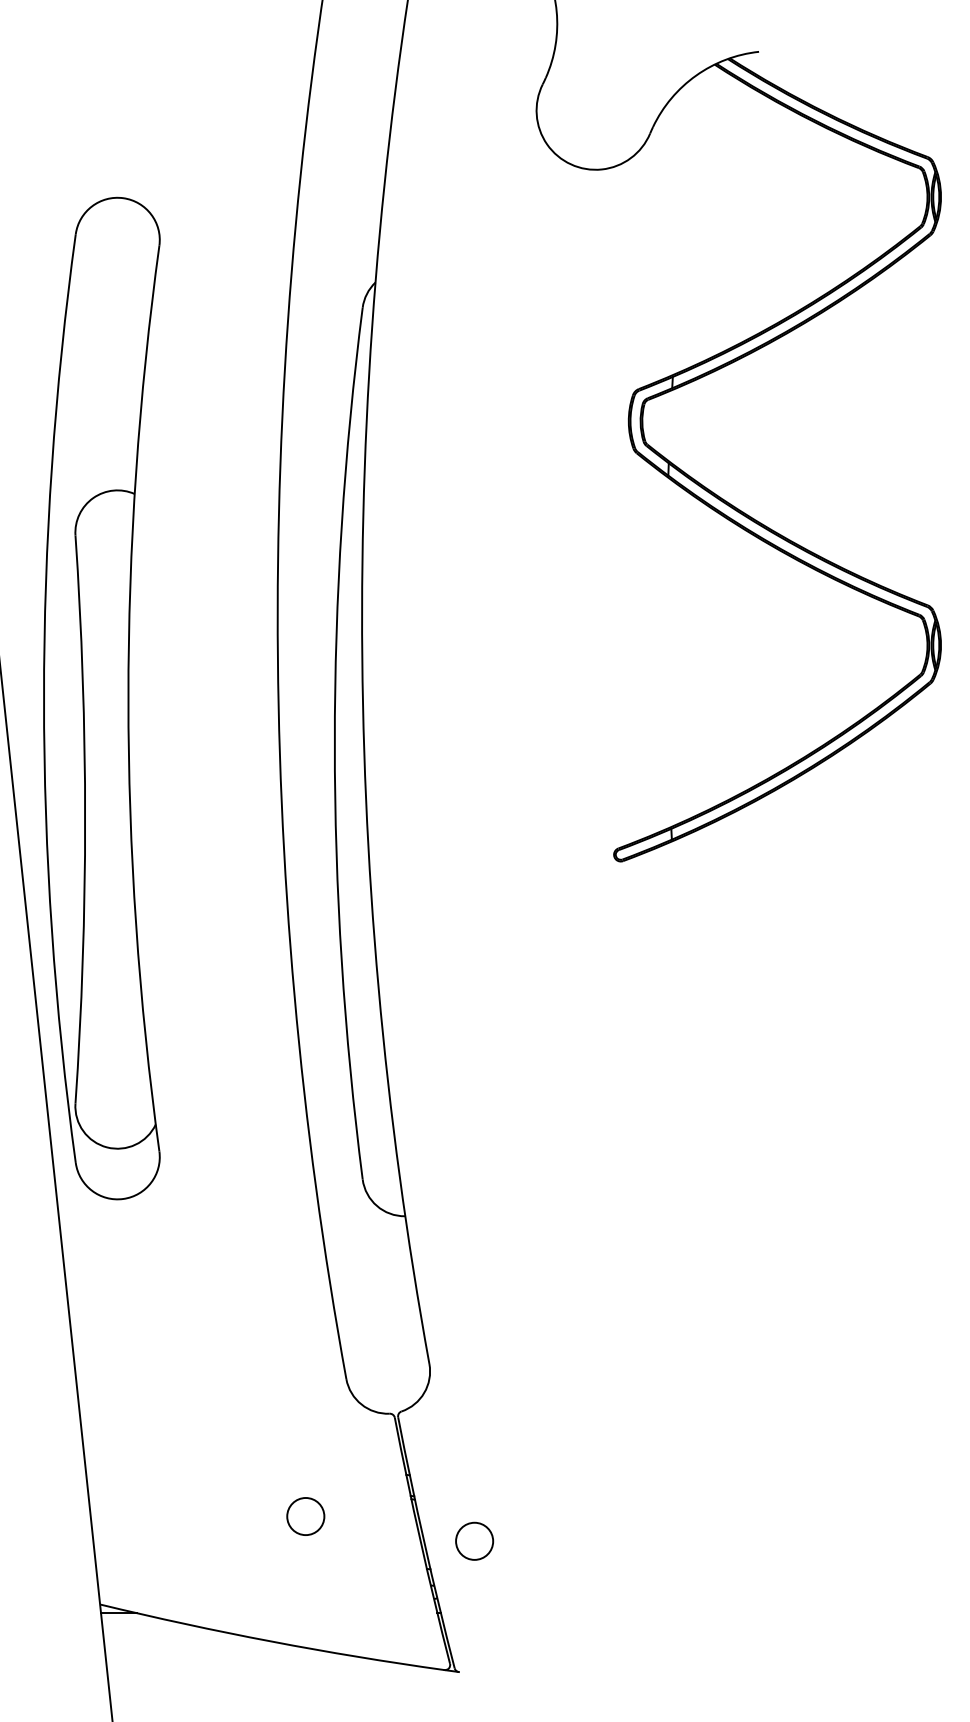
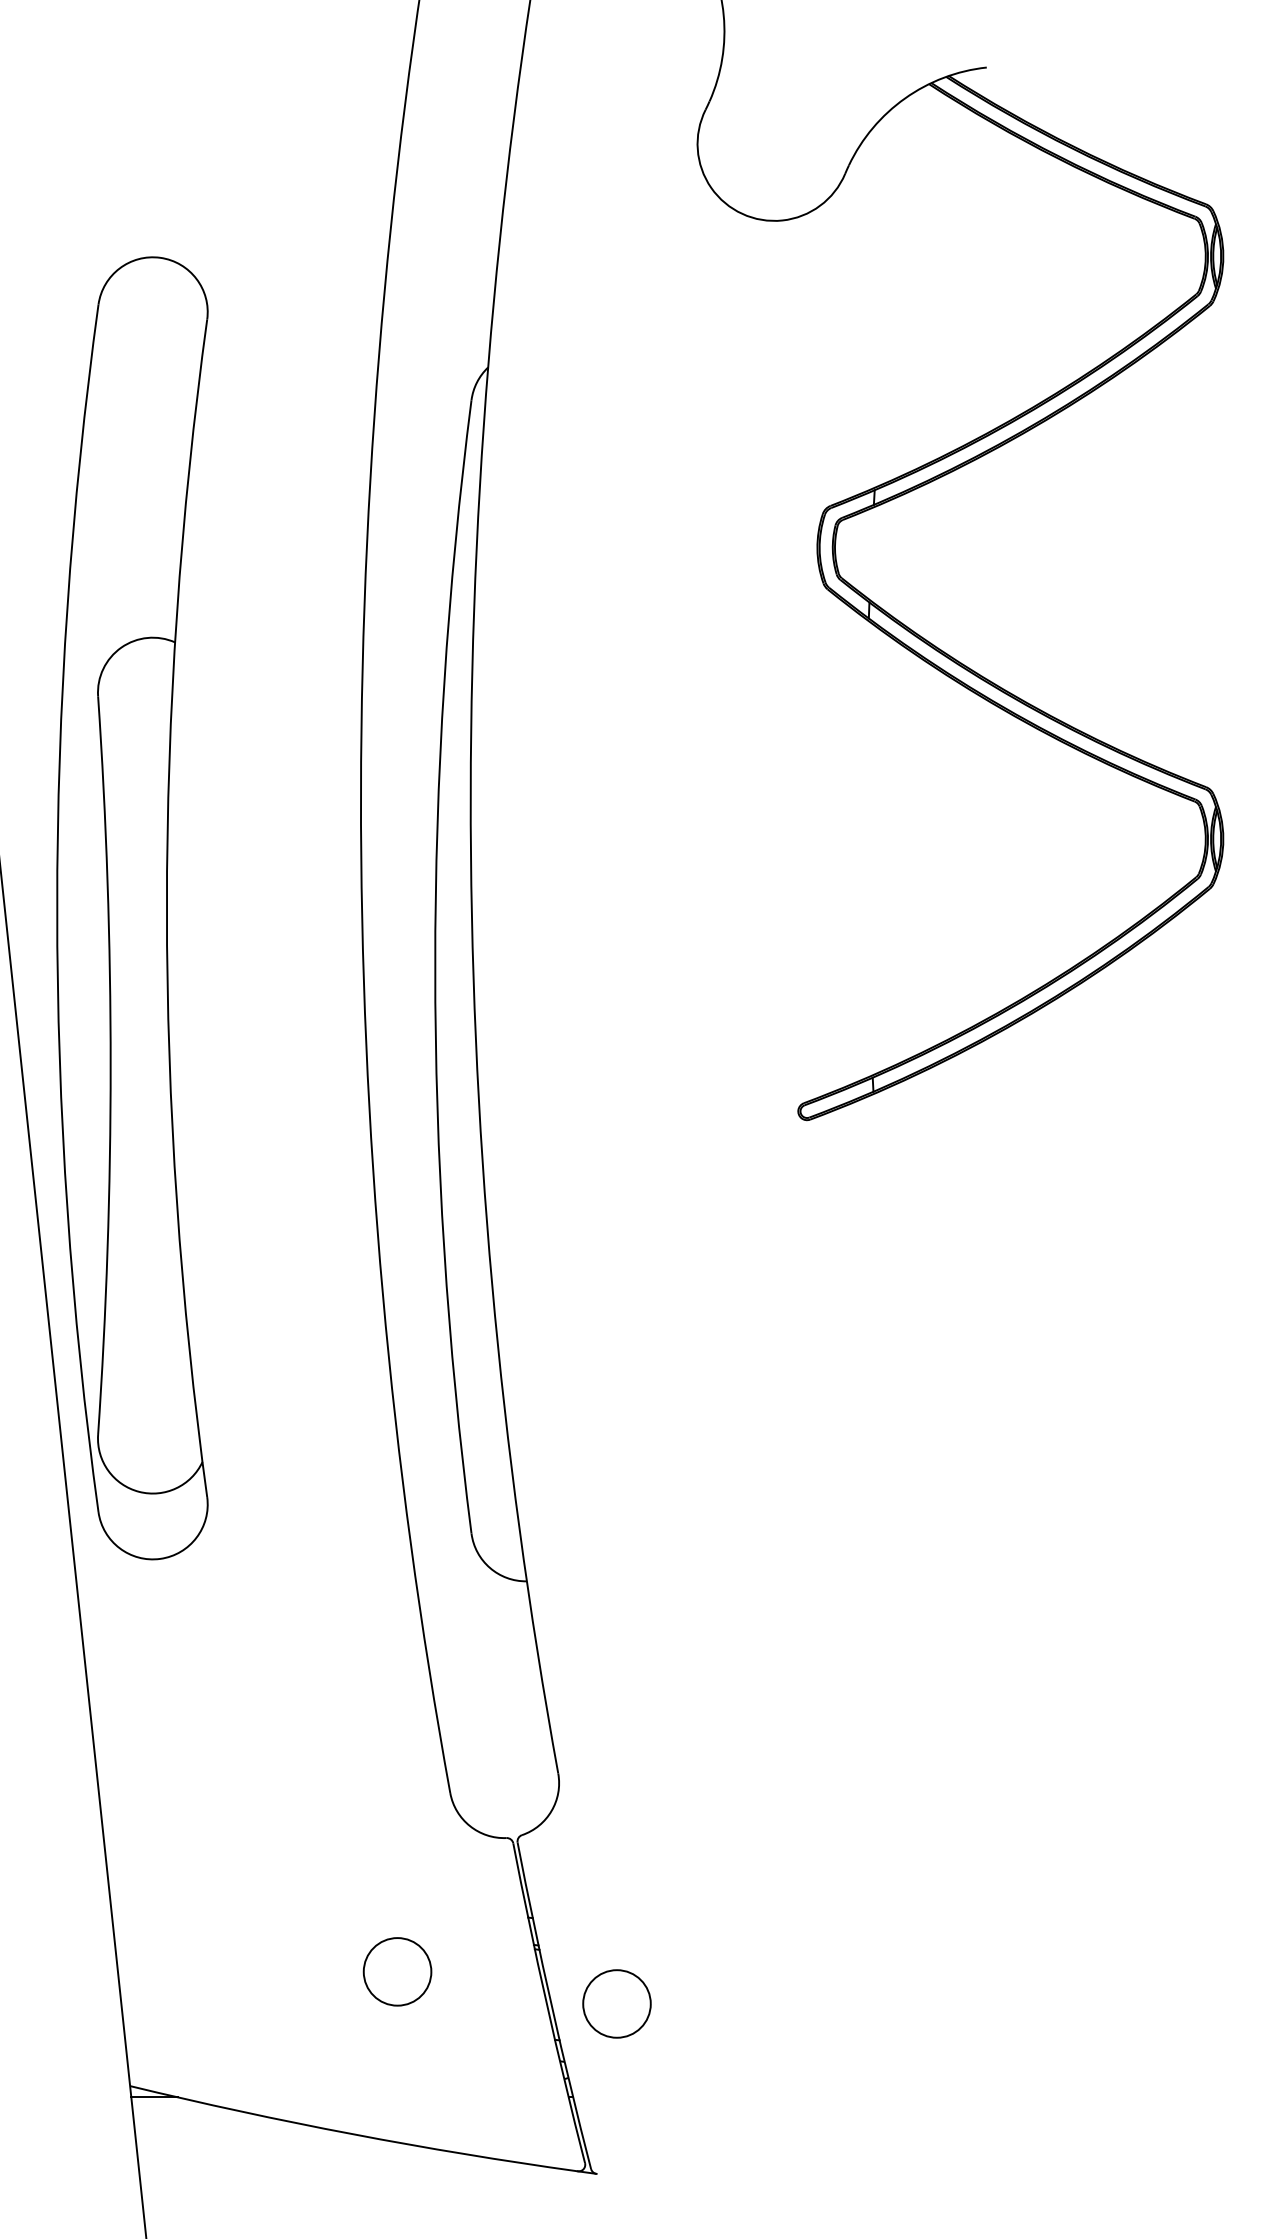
circle: (305, 1516) -> (397, 1971), size x1.4
circle: (474, 1540) -> (616, 2003), size x1.4

